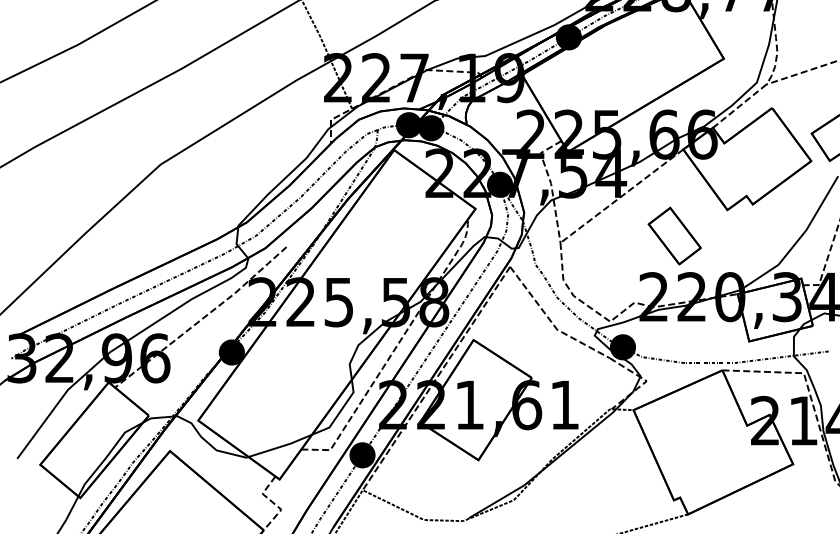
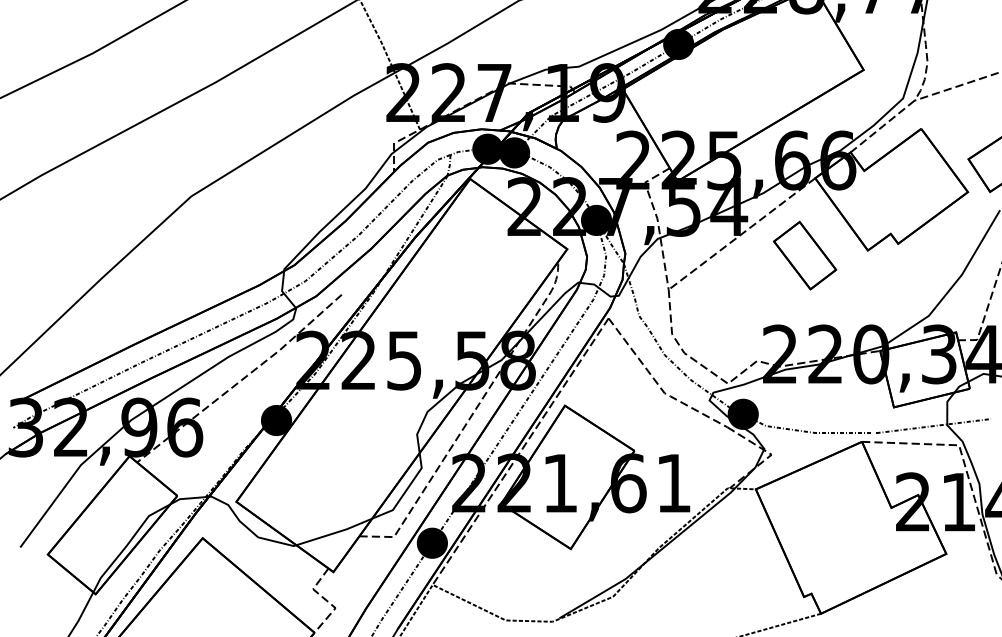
part: (674, 235) -> (804, 255), moved

